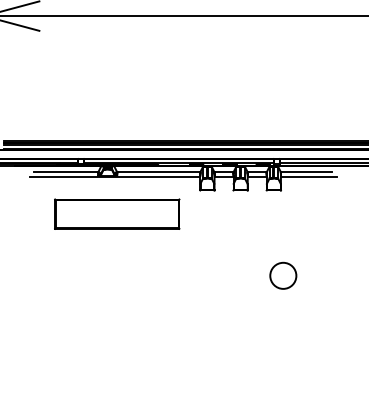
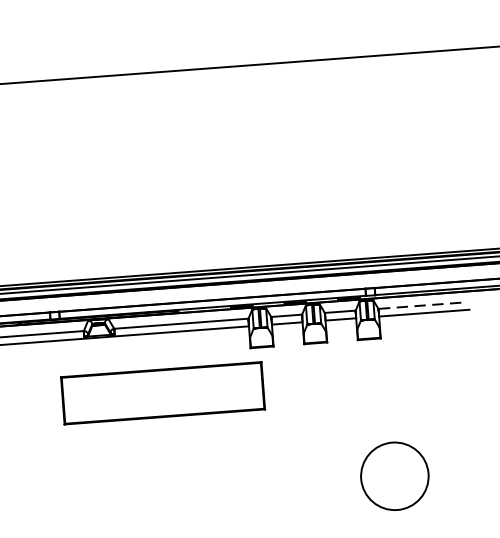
line: (306, 172) -> (419, 306), solid -> dashed
part: (117, 213) -> (163, 392), moved
circle: (283, 275) -> (395, 475), size x1.6

